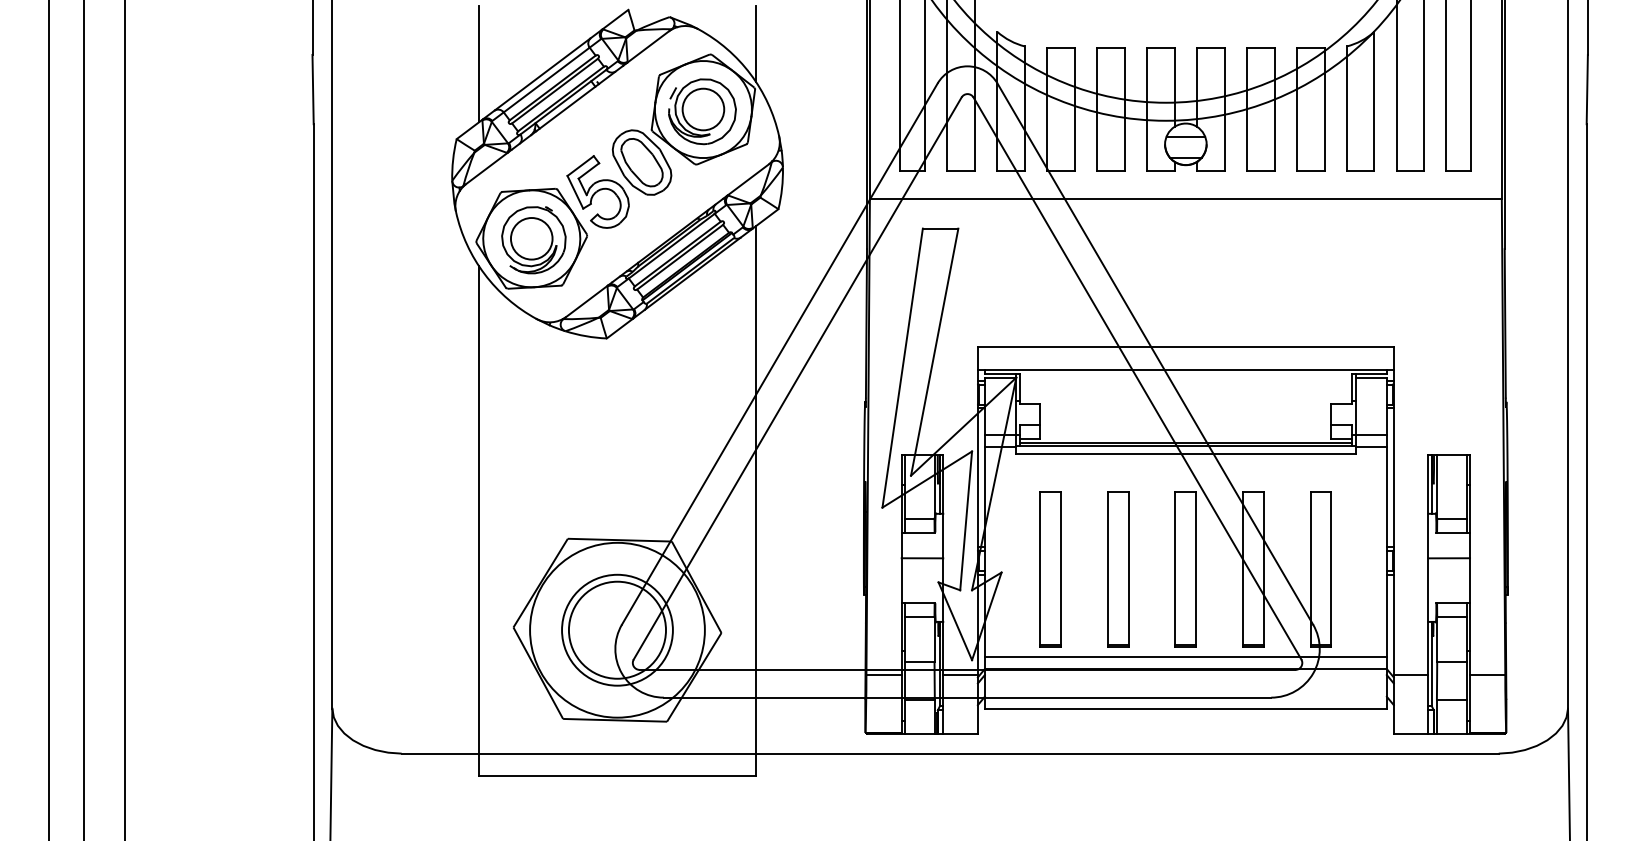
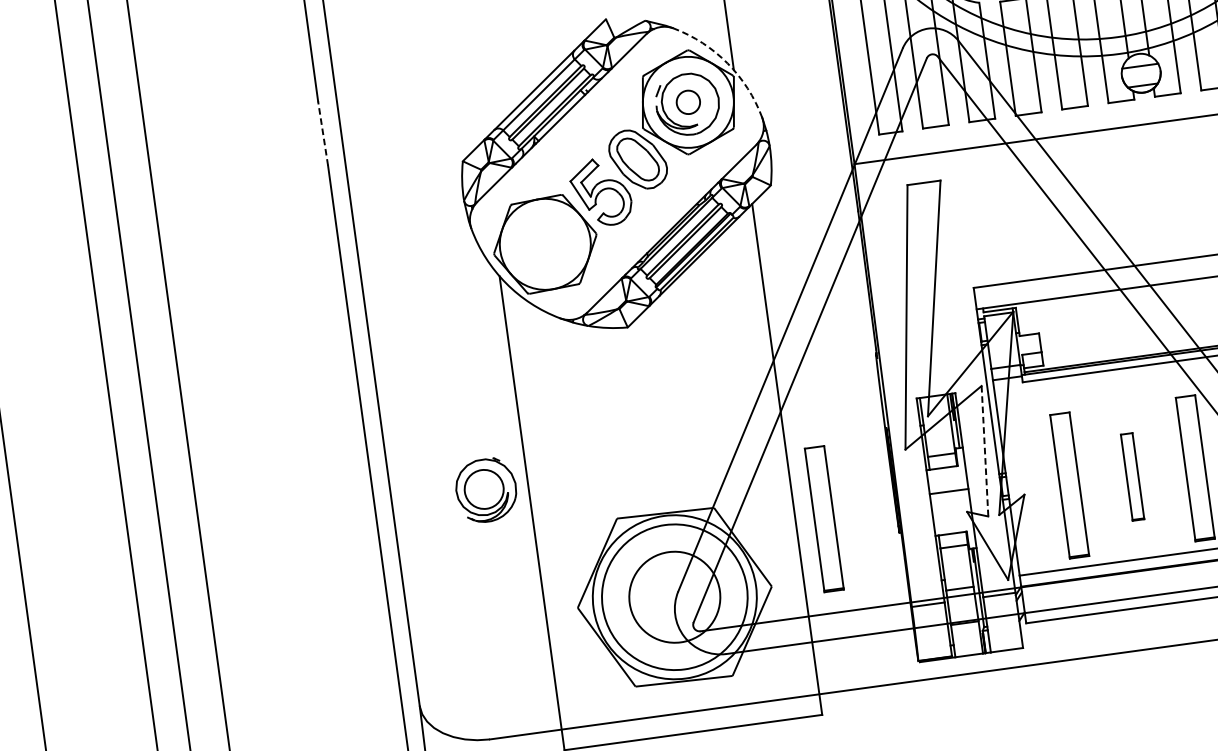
line: (478, 64) -> (473, 89), removed
arc: (750, 74) -> (727, 63), solid -> dashed
line: (313, 89) -> (323, 133), solid -> dashed
circle: (703, 109) -> (688, 102), size x0.6
part: (533, 240) -> (486, 490), moved
line: (966, 520) -> (985, 450), solid -> dashed
part: (786, 569) -> (824, 519), added
part: (1118, 569) -> (1132, 477), size x0.6
circle: (617, 629) -> (674, 596), size x1.4

